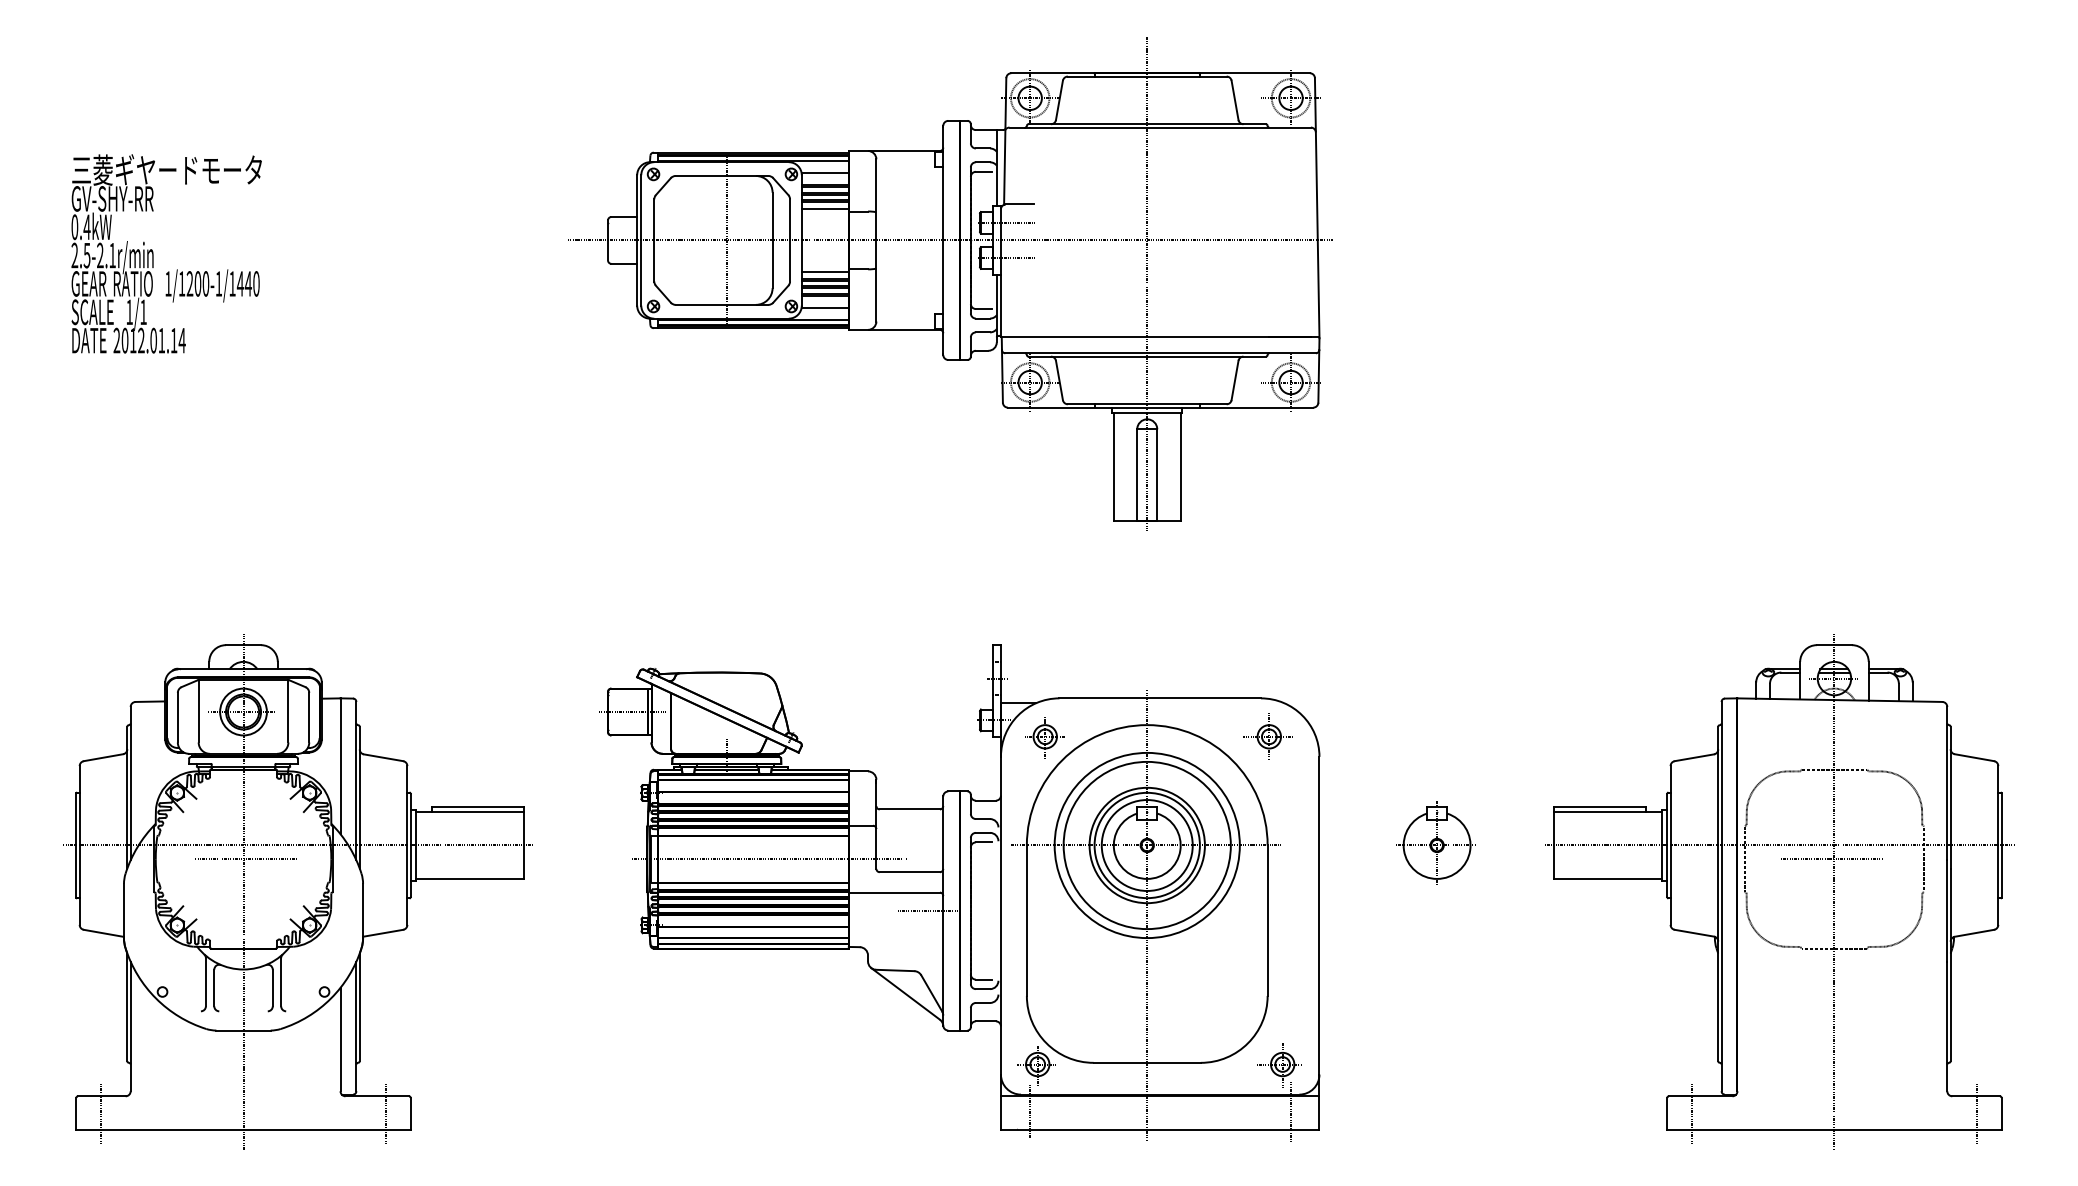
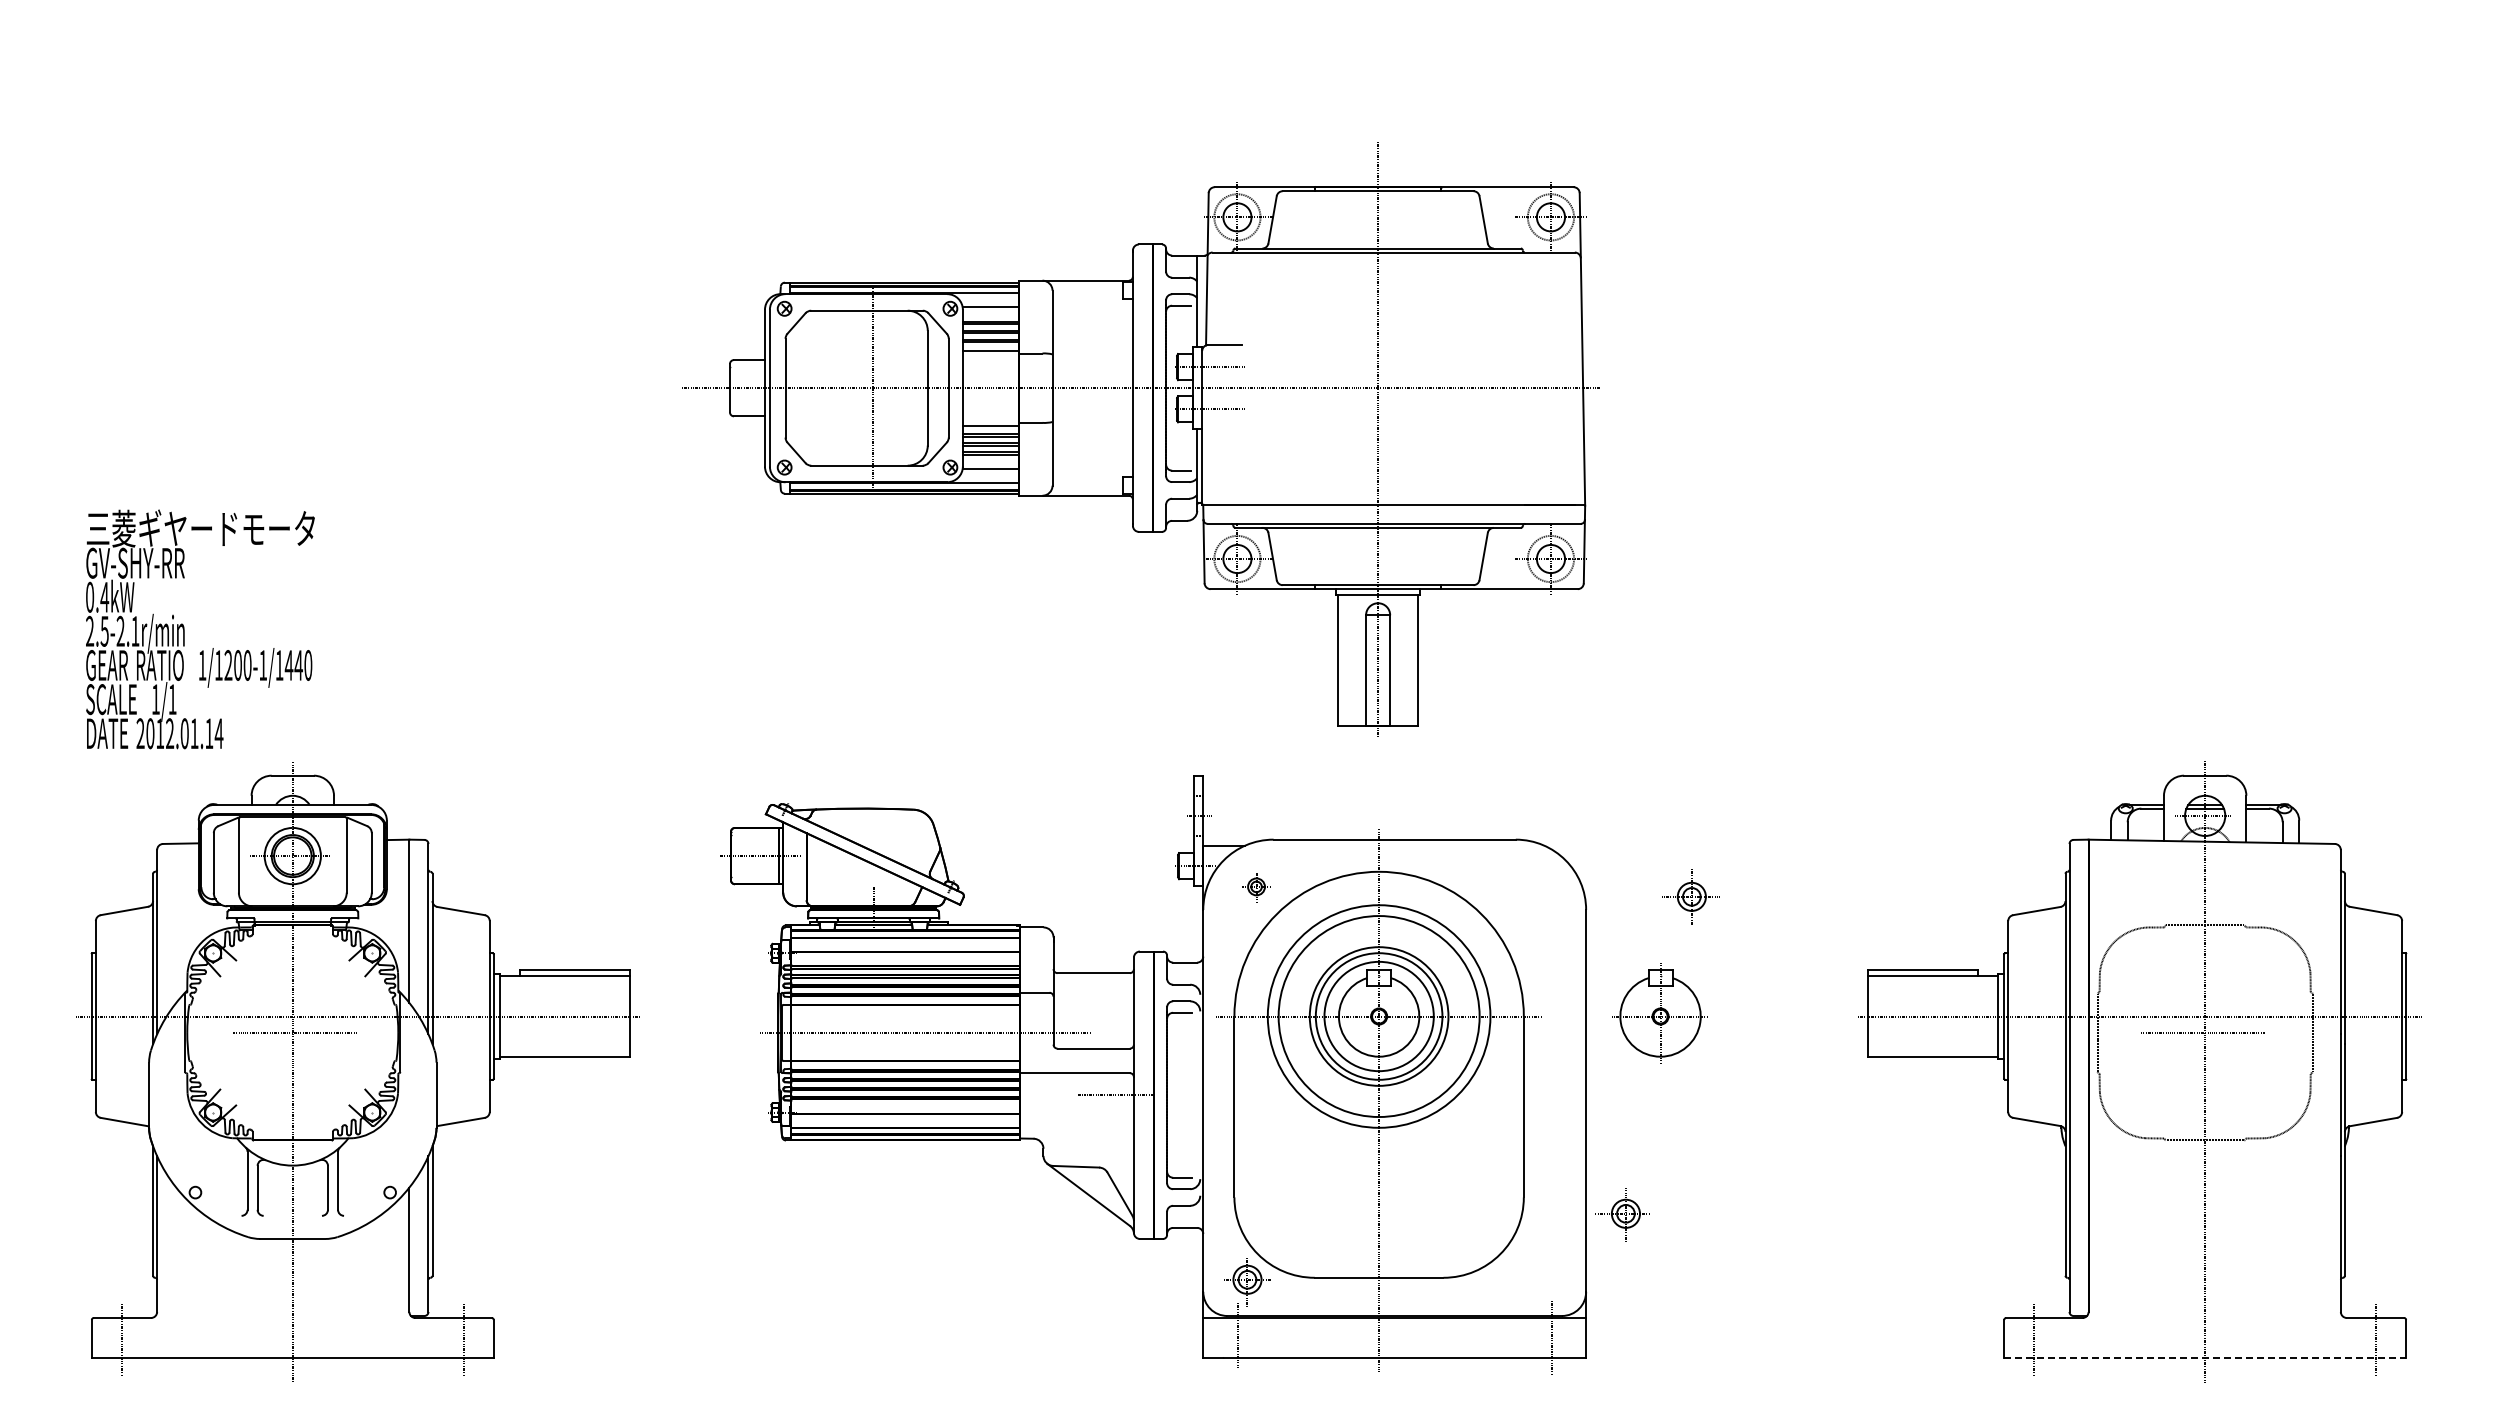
text: (166, 254) -> (200, 629), moved
part: (949, 283) -> (1140, 439), moved
part: (1268, 736) -> (1690, 896), moved
part: (1045, 738) -> (1256, 888), size x0.6
part: (1436, 842) -> (1659, 1013), moved
part: (1279, 1065) -> (1622, 1214), moved
line: (1834, 1129) -> (2205, 1358), solid -> dashed

